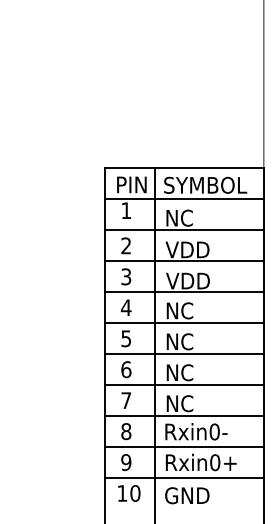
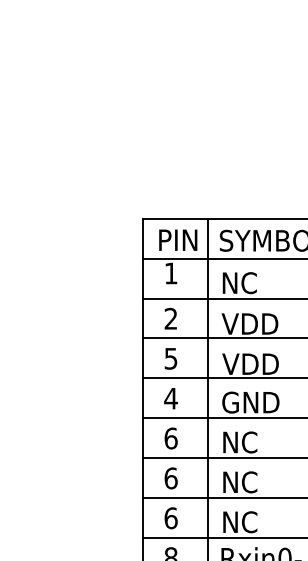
text: (126, 276) -> (171, 358), 3 -> 5
text: (188, 310) -> (251, 402), NC -> GND
text: (126, 338) -> (171, 438), 5 -> 6
text: (126, 400) -> (171, 518), 7 -> 6

